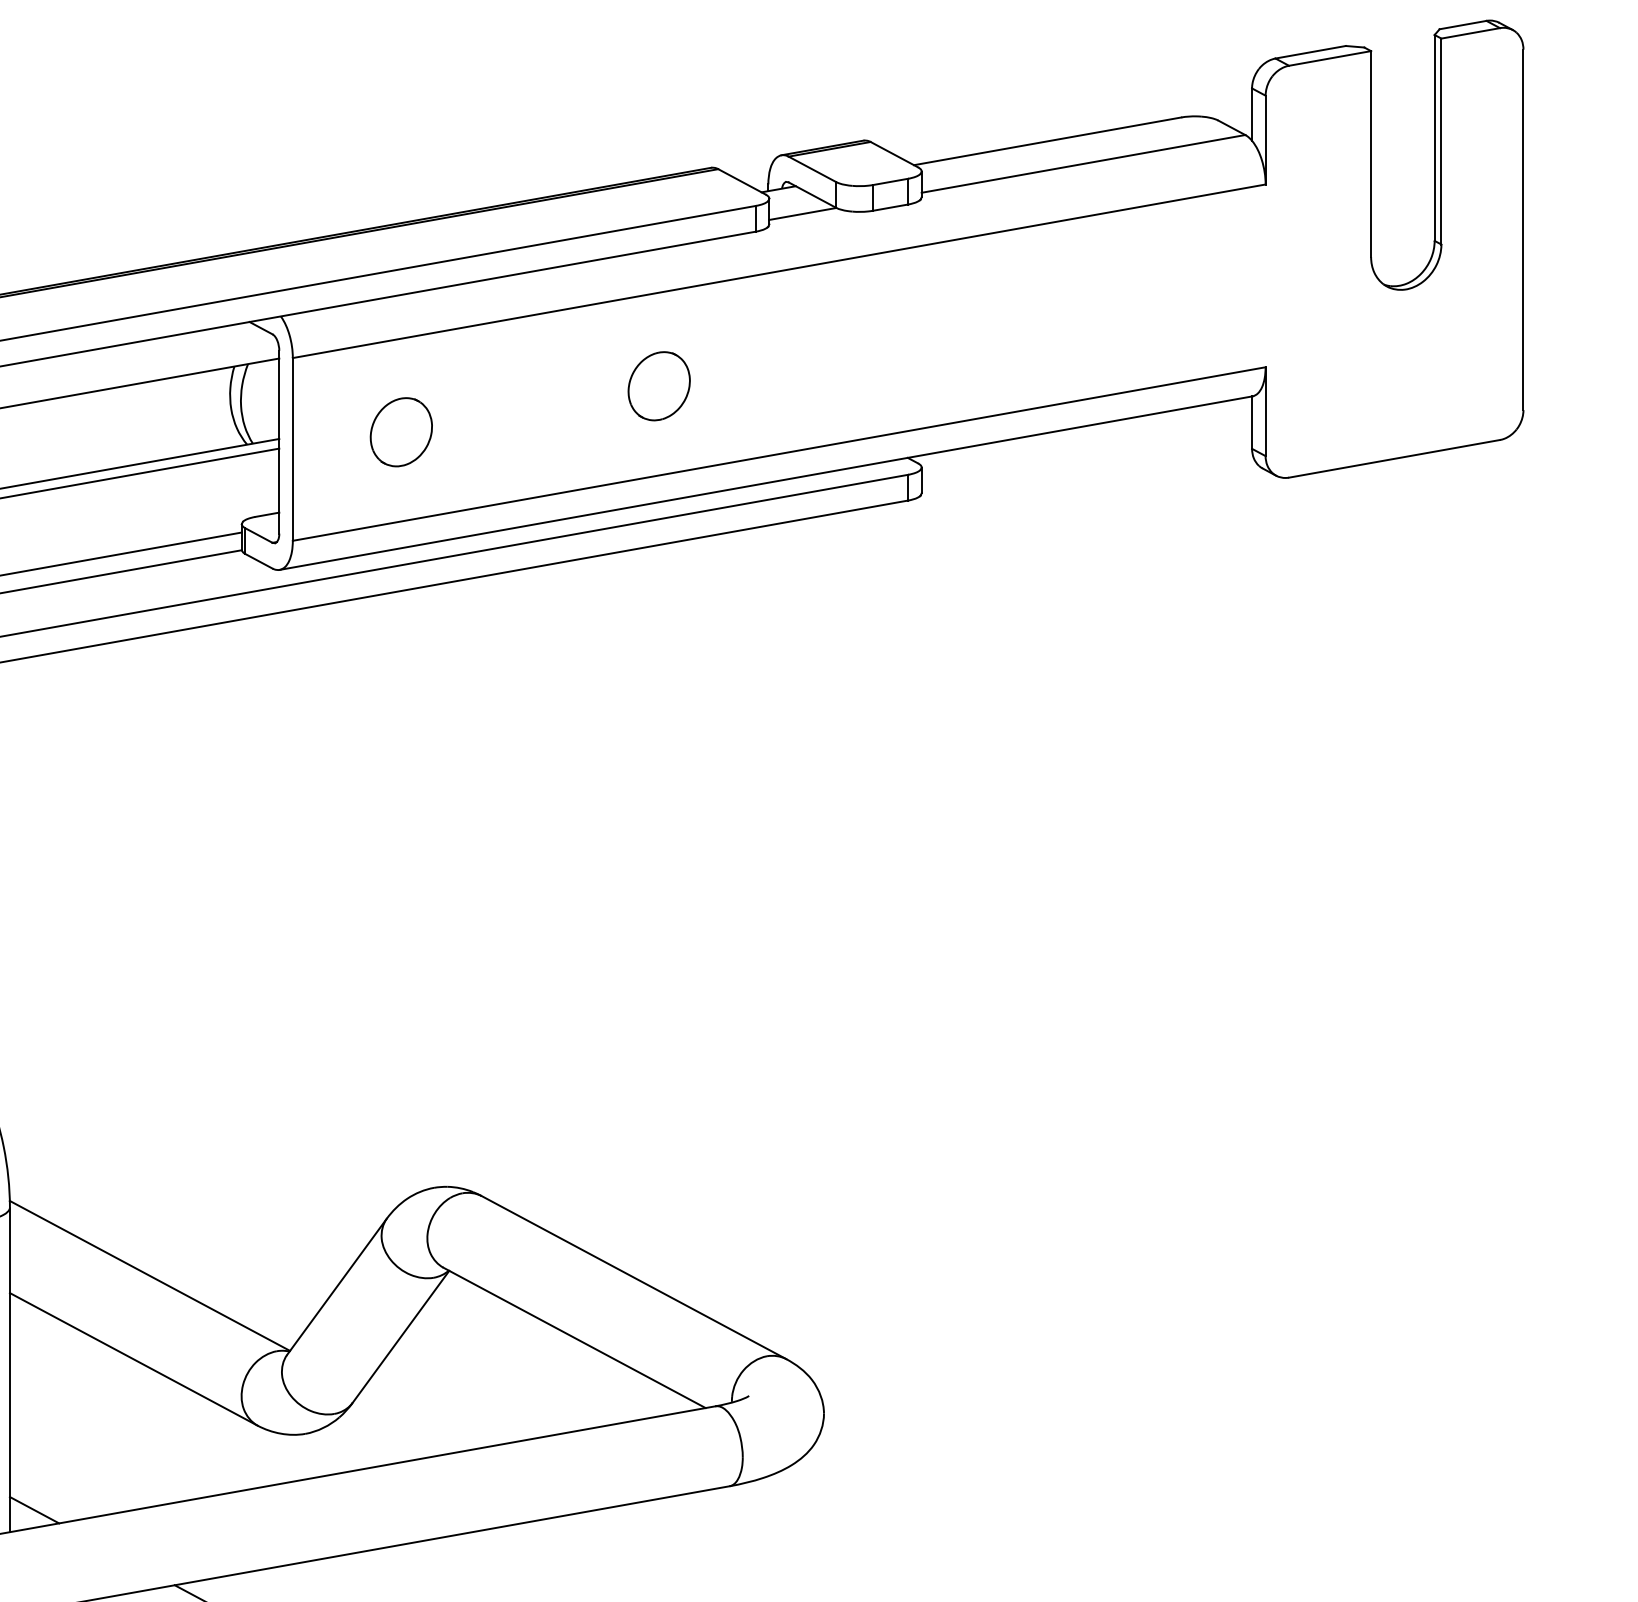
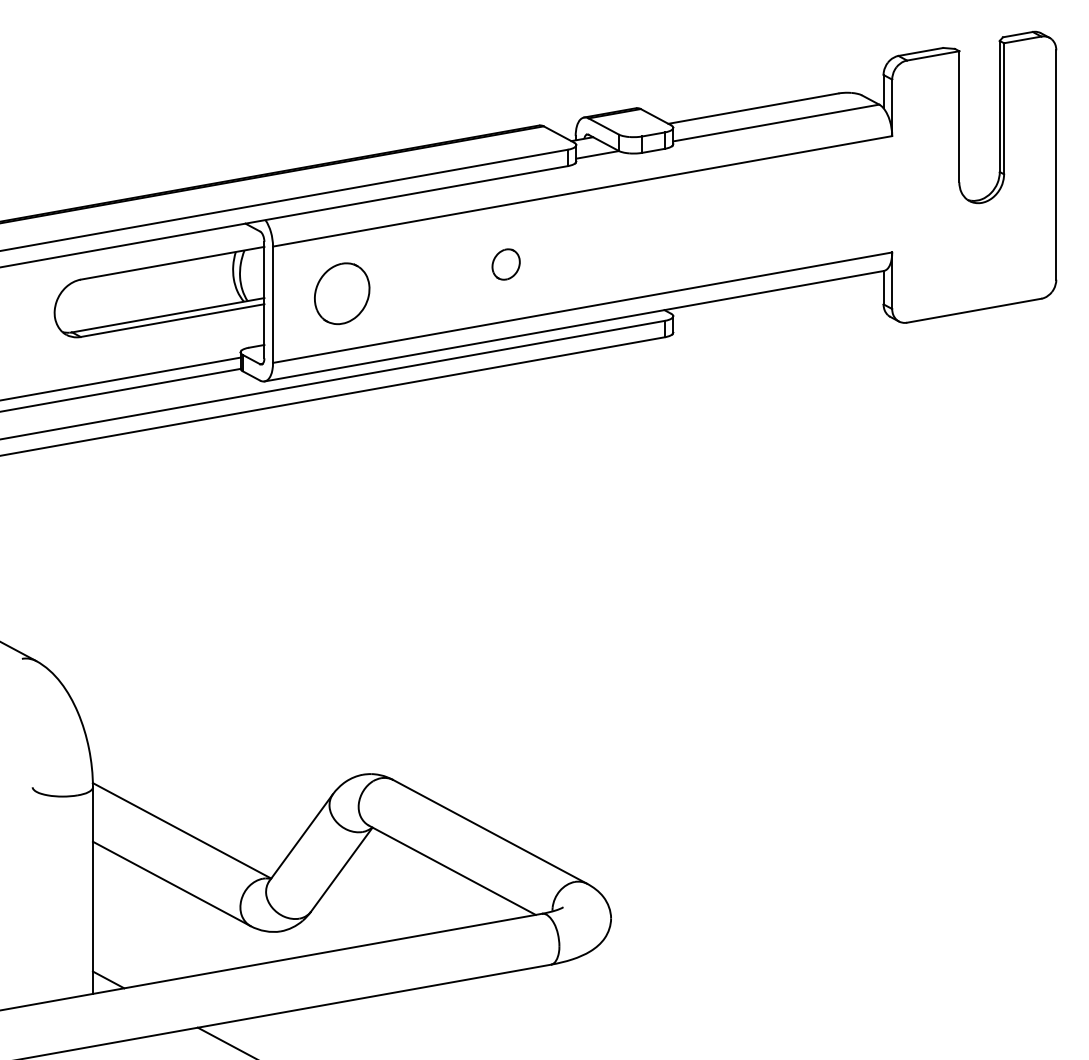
part: (658, 386) -> (505, 264), size x0.7
part: (400, 431) -> (341, 293), size x1.4

